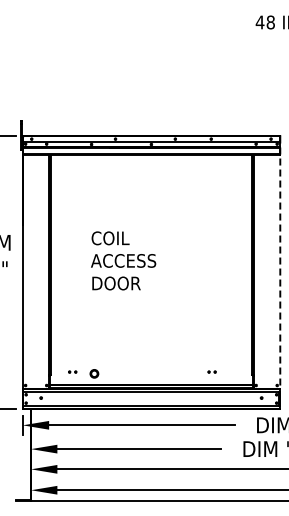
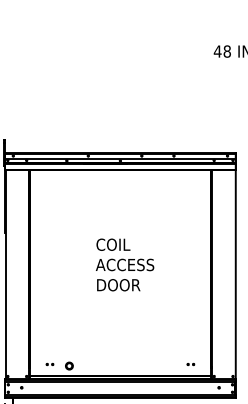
text: (123, 260) -> (124, 264), moved
line: (280, 263) -> (235, 267), dashed -> solid
part: (211, 371) -> (190, 363), moved

